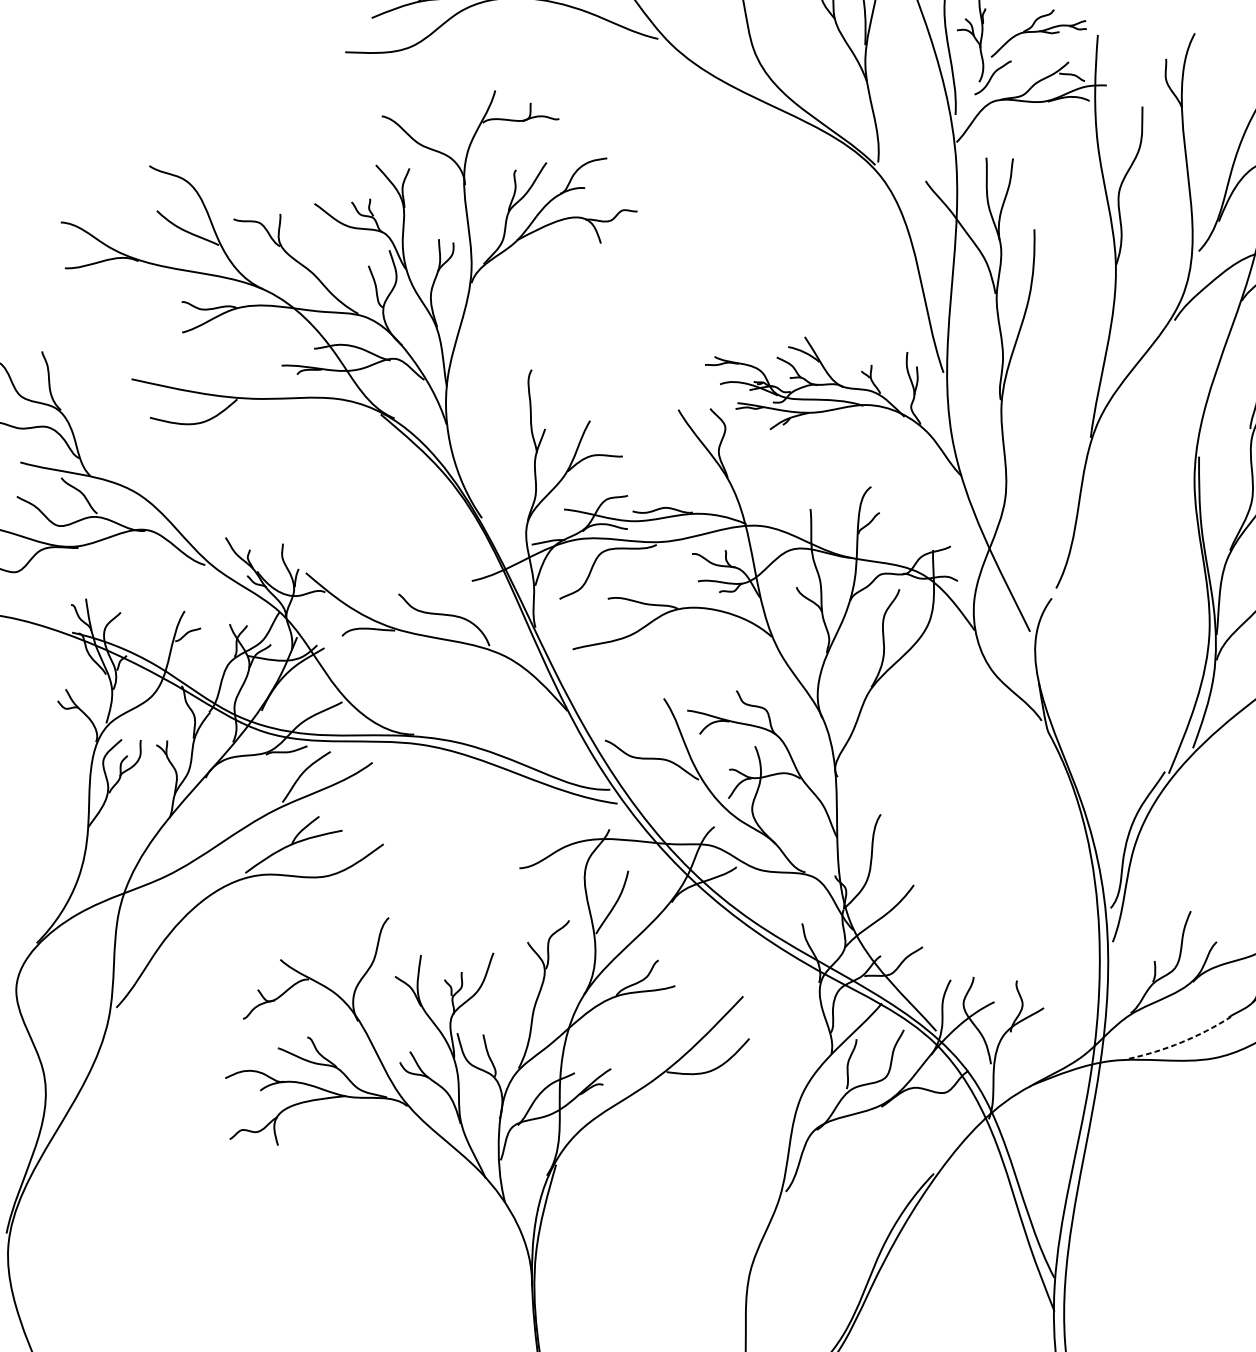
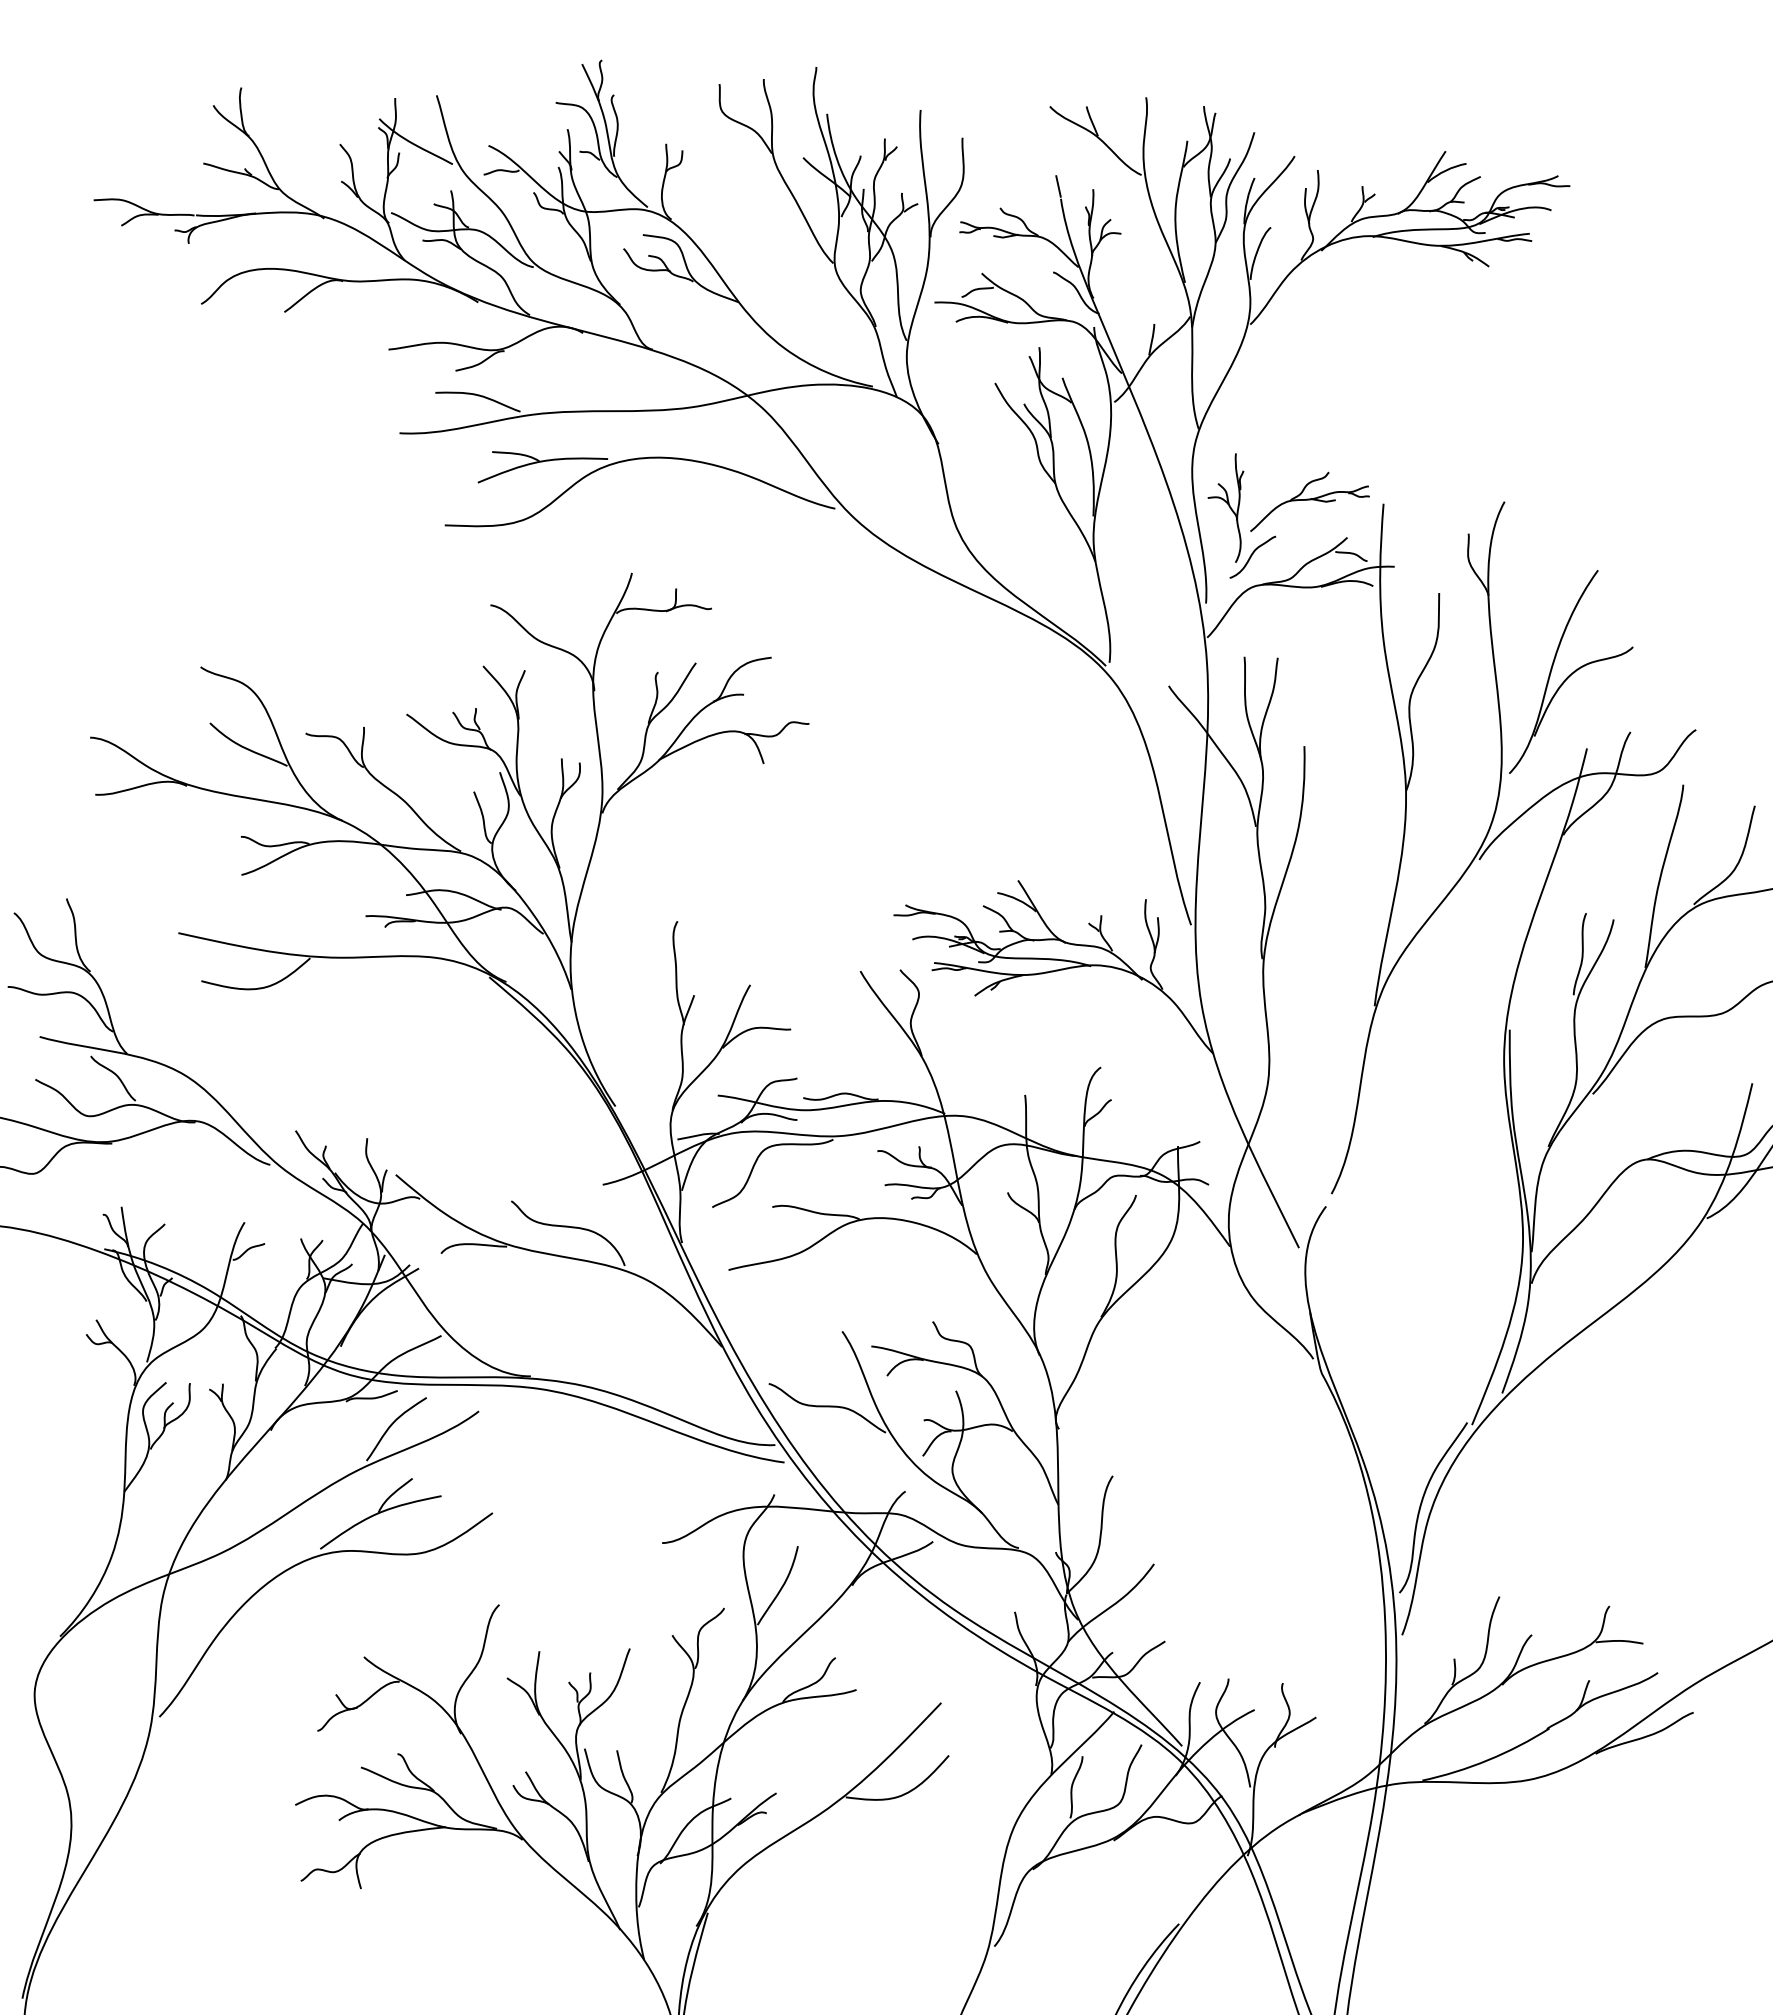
arc: (1182, 1042) -> (1488, 1760), dashed -> solid

